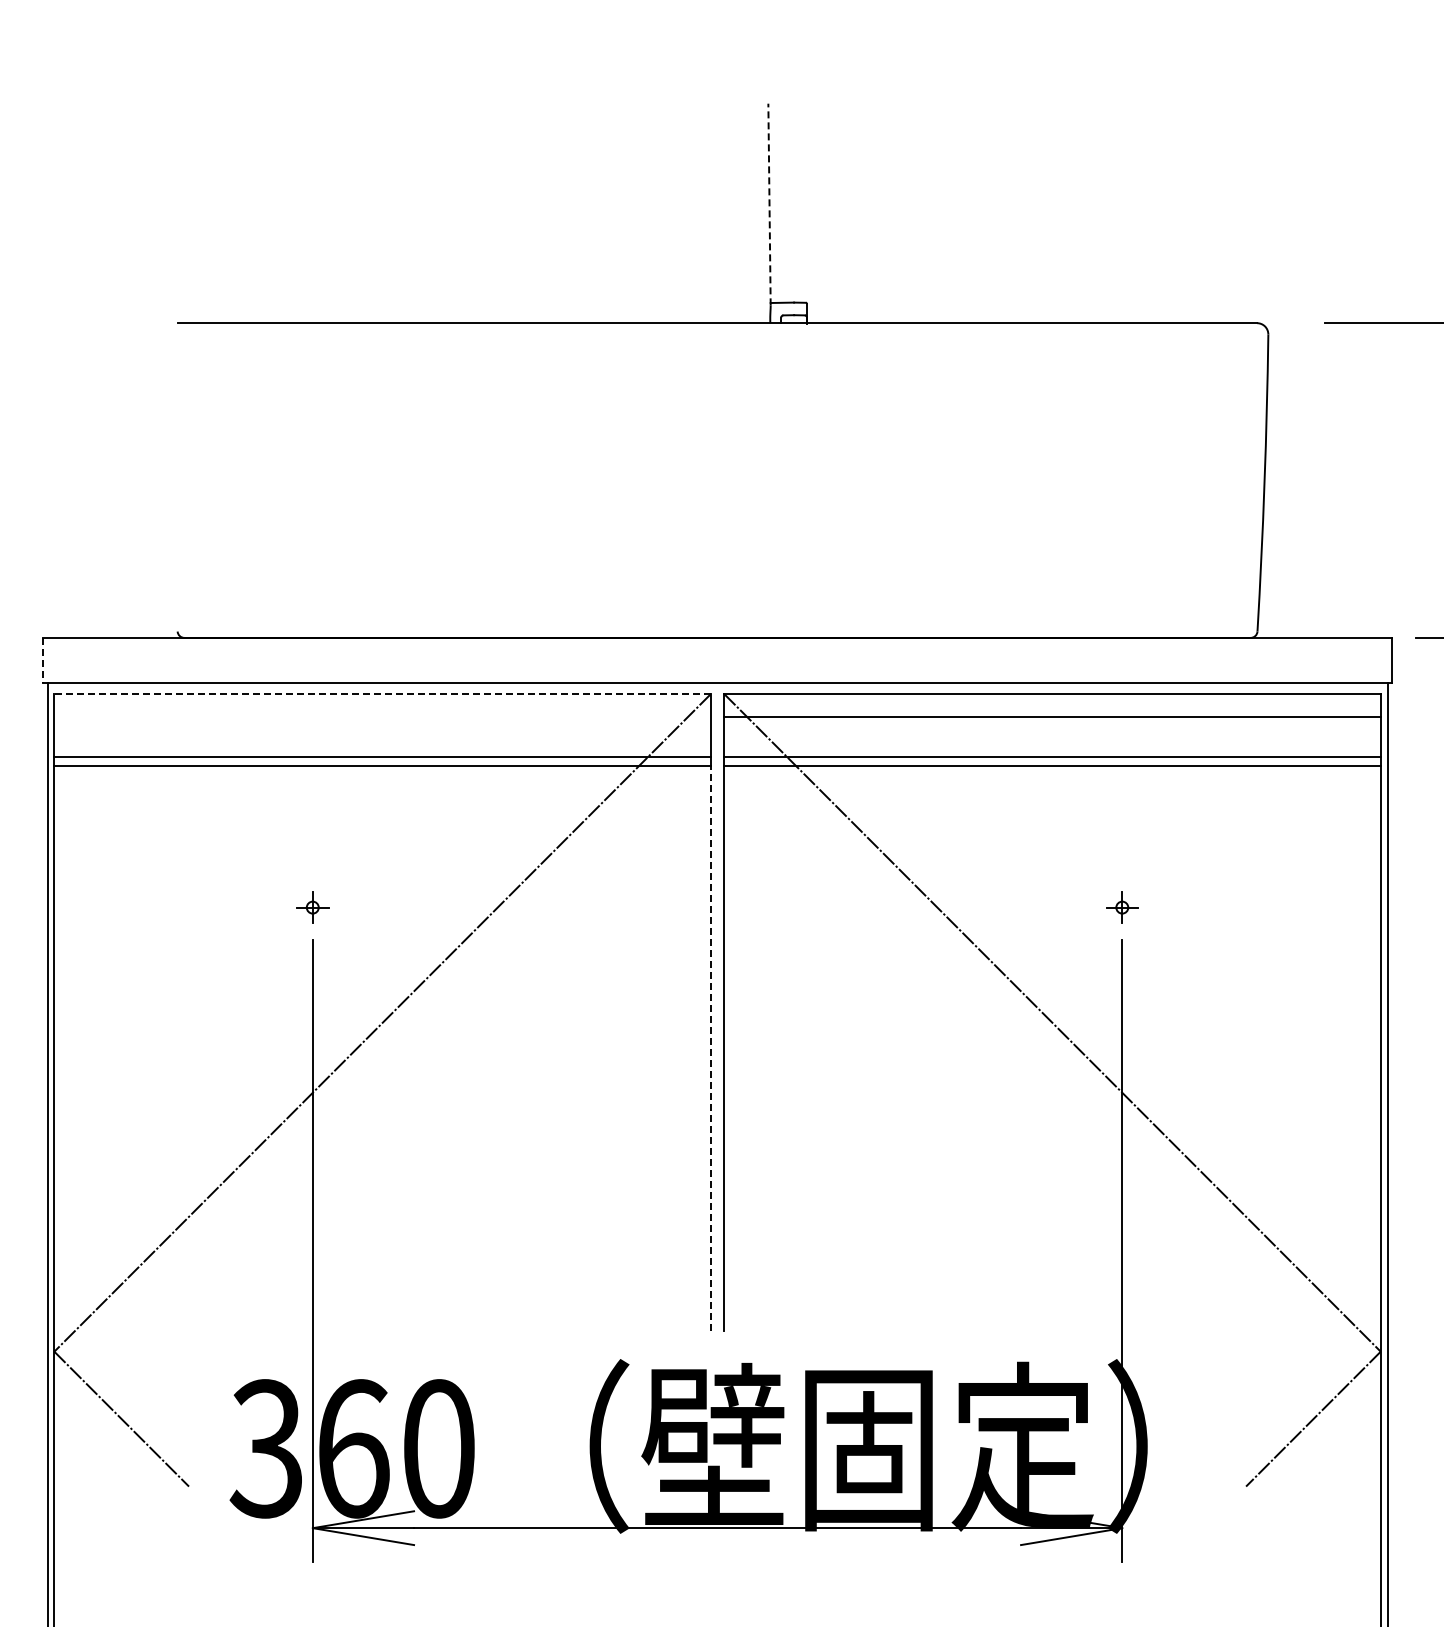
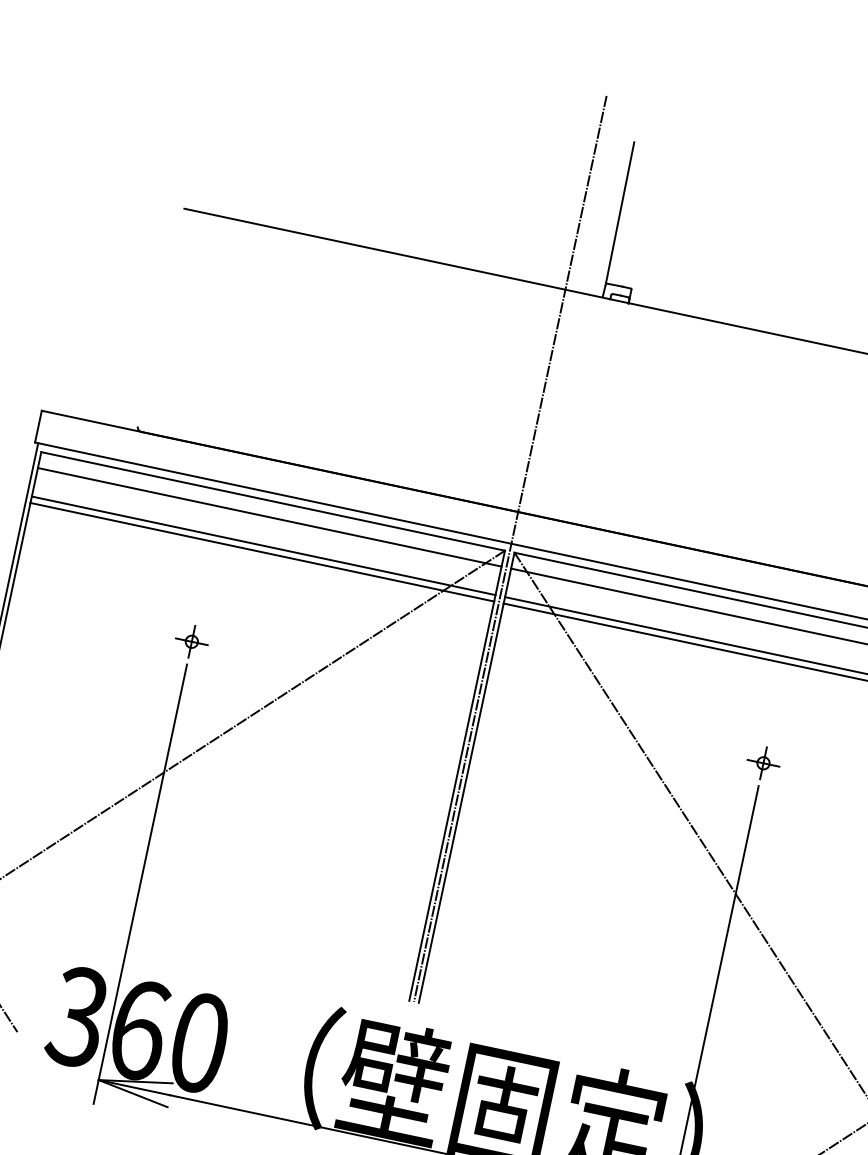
line: (769, 204) -> (619, 213), dashed -> solid
line: (43, 660) -> (38, 426), dashed -> solid
line: (717, 689) -> (510, 548), added
line: (382, 694) -> (273, 501), dashed -> solid
line: (382, 716) -> (269, 517), added
part: (312, 907) -> (191, 641), size x1.43
part: (1122, 907) -> (763, 763), size x1.43
line: (710, 1048) -> (451, 800), dashed -> solid

